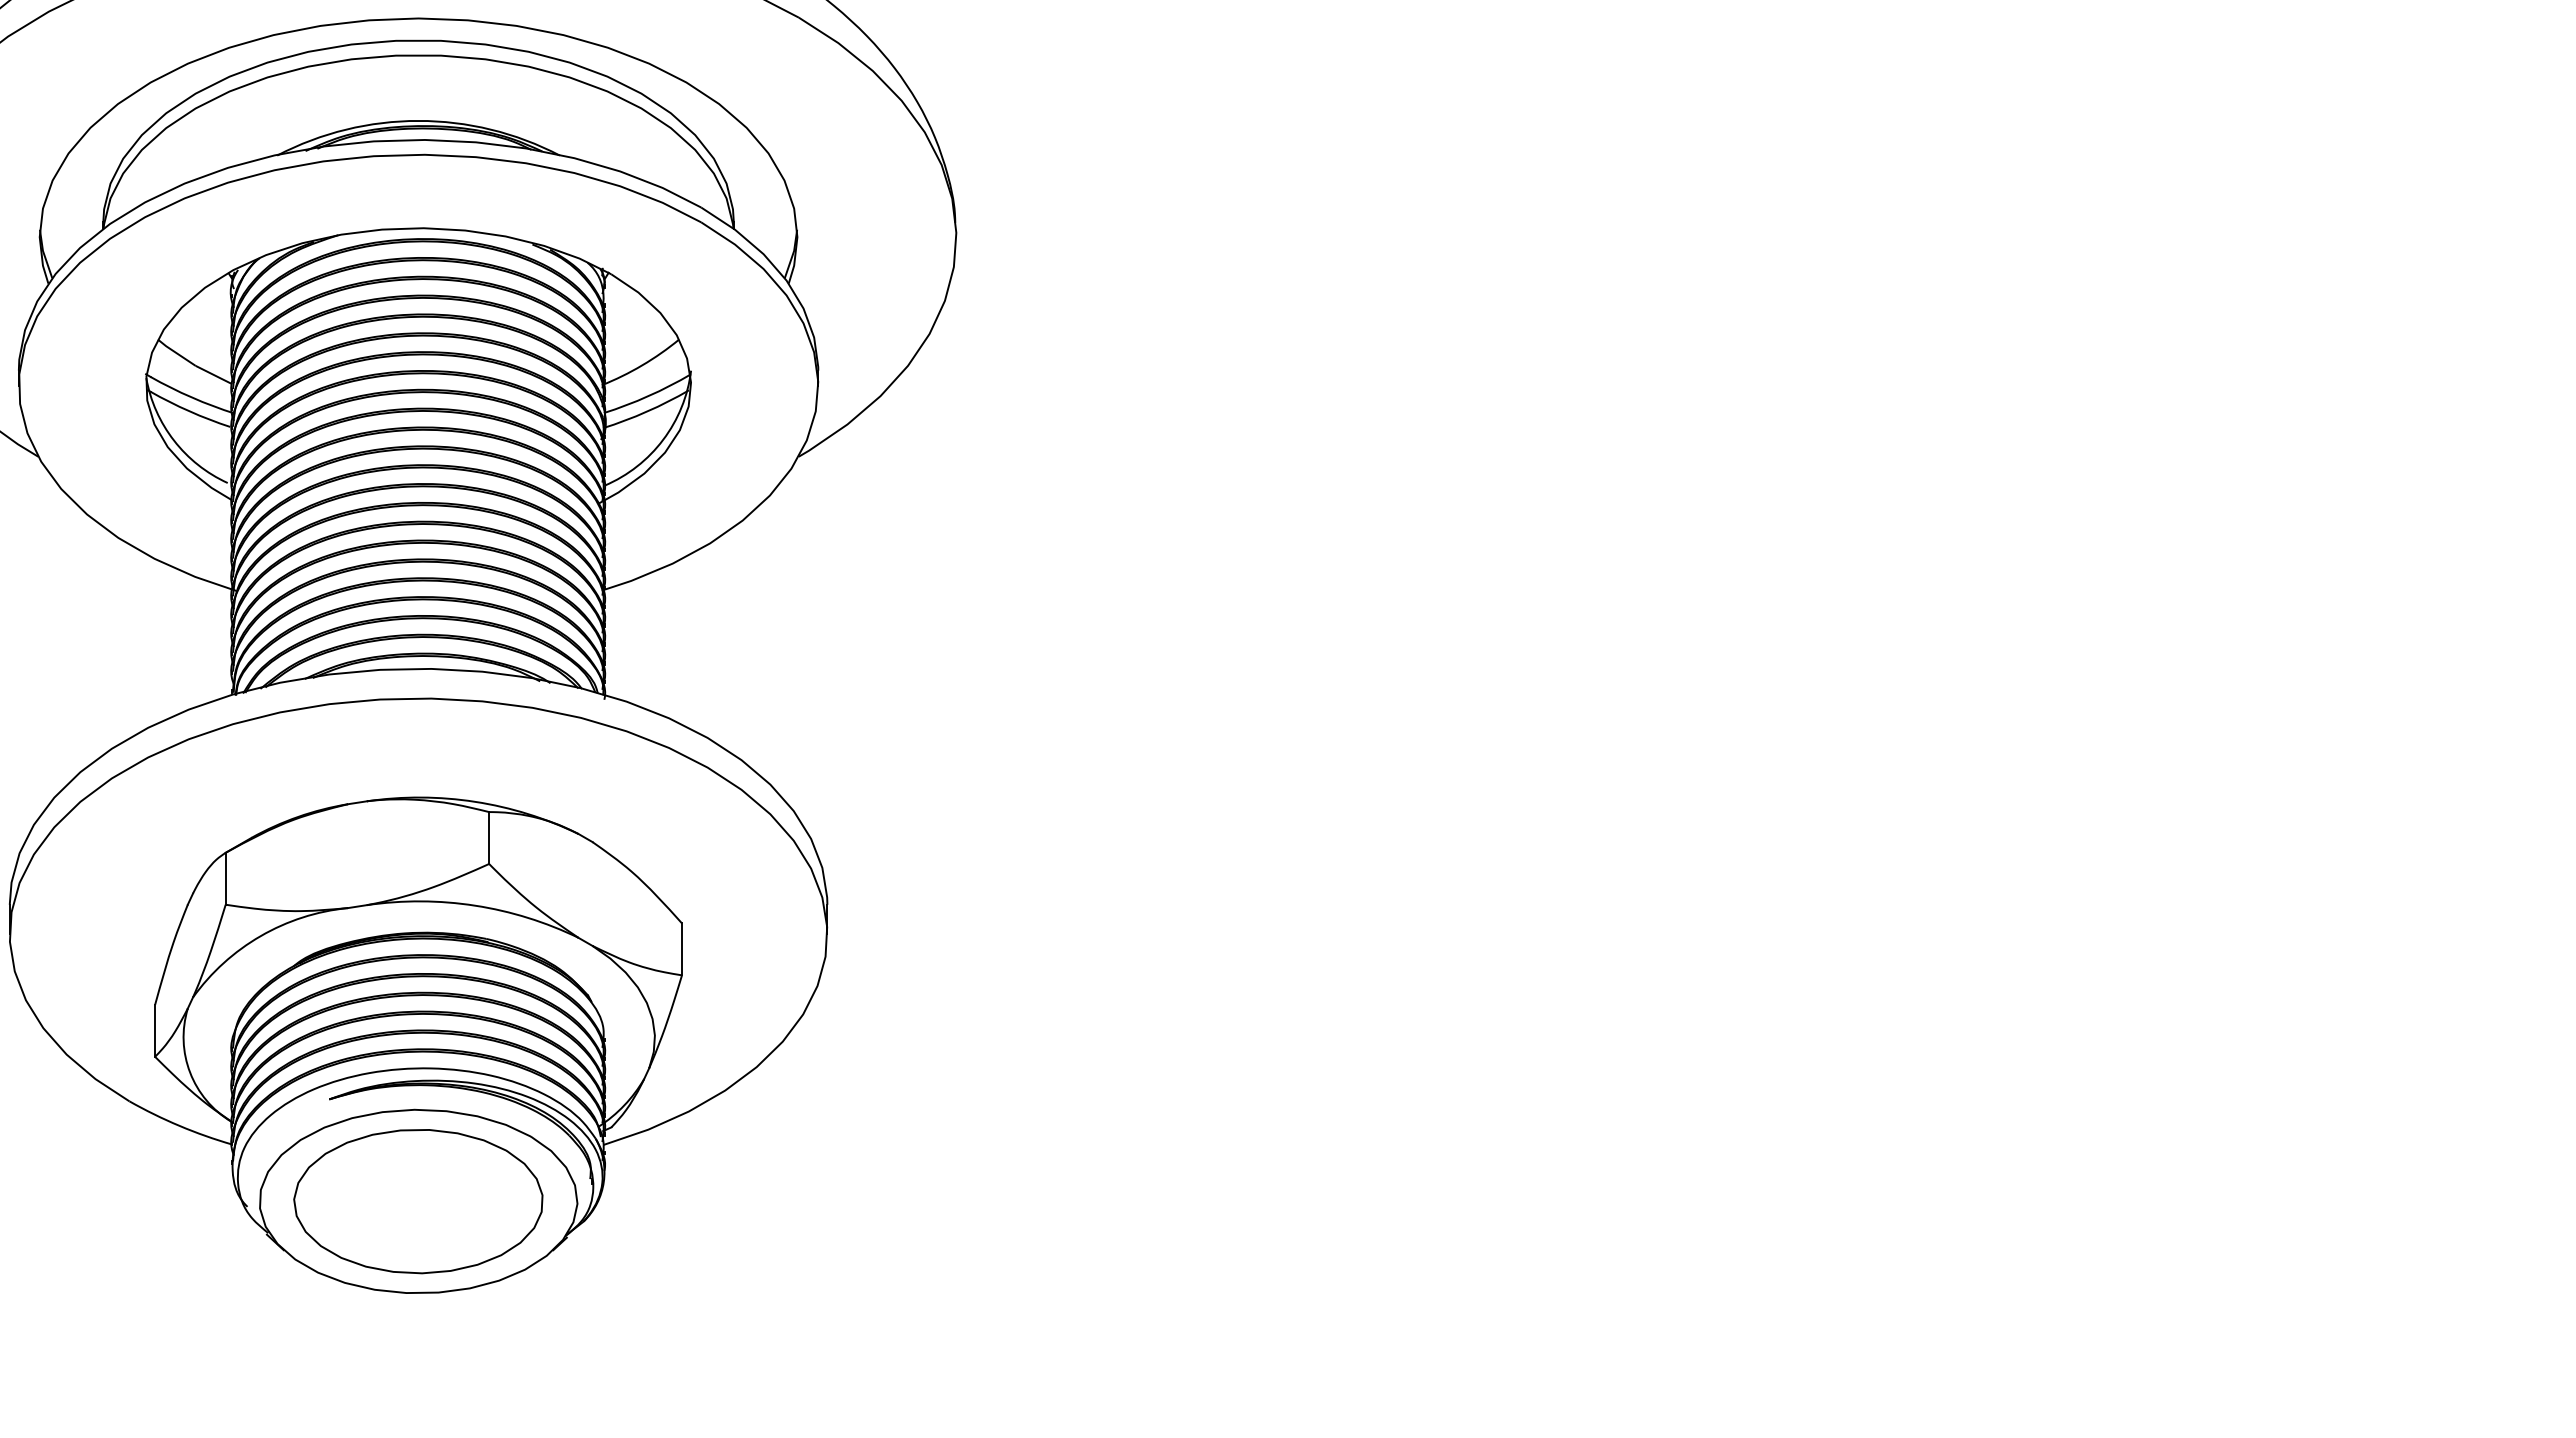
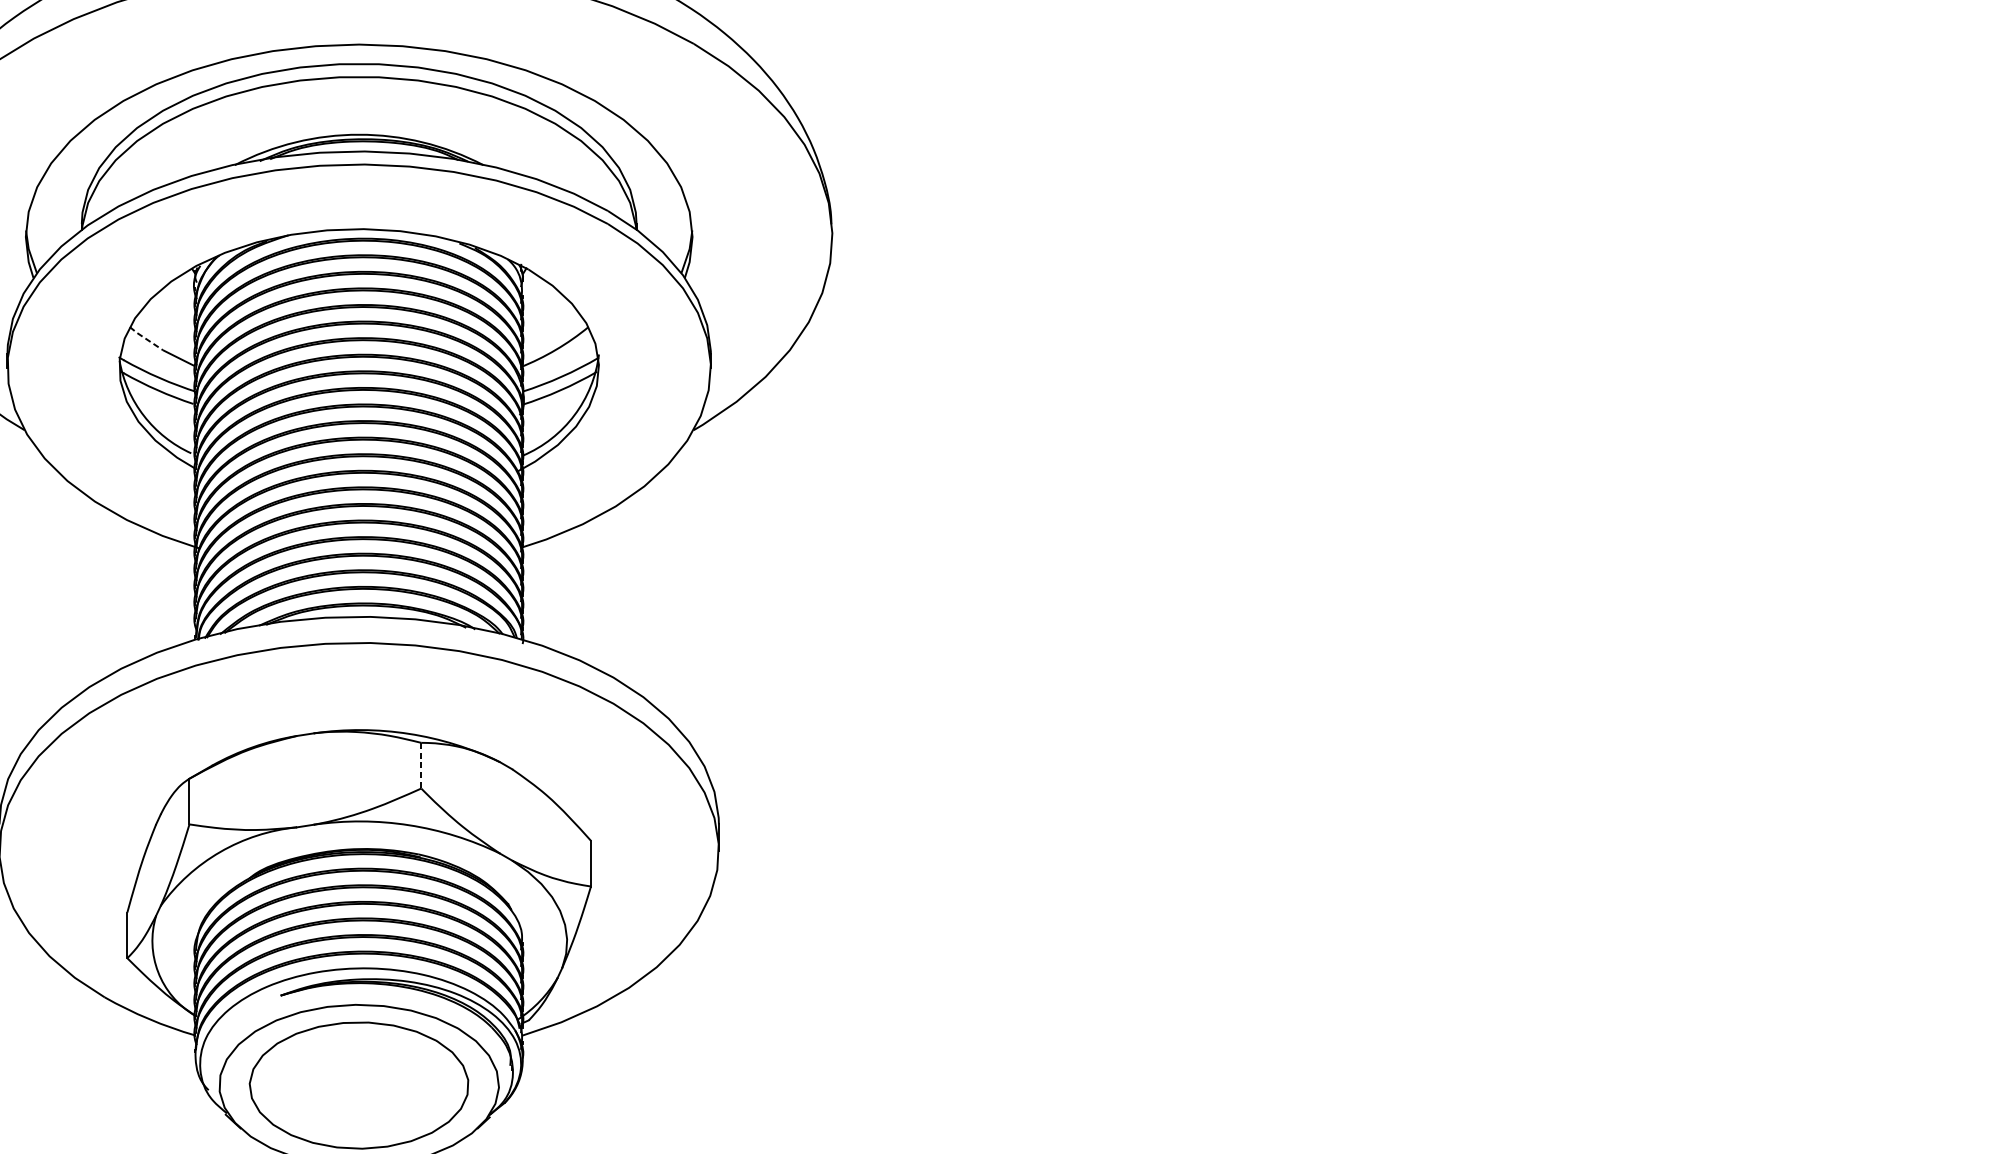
line: (176, 352) -> (146, 338), solid -> dashed
line: (489, 838) -> (421, 766), solid -> dashed

